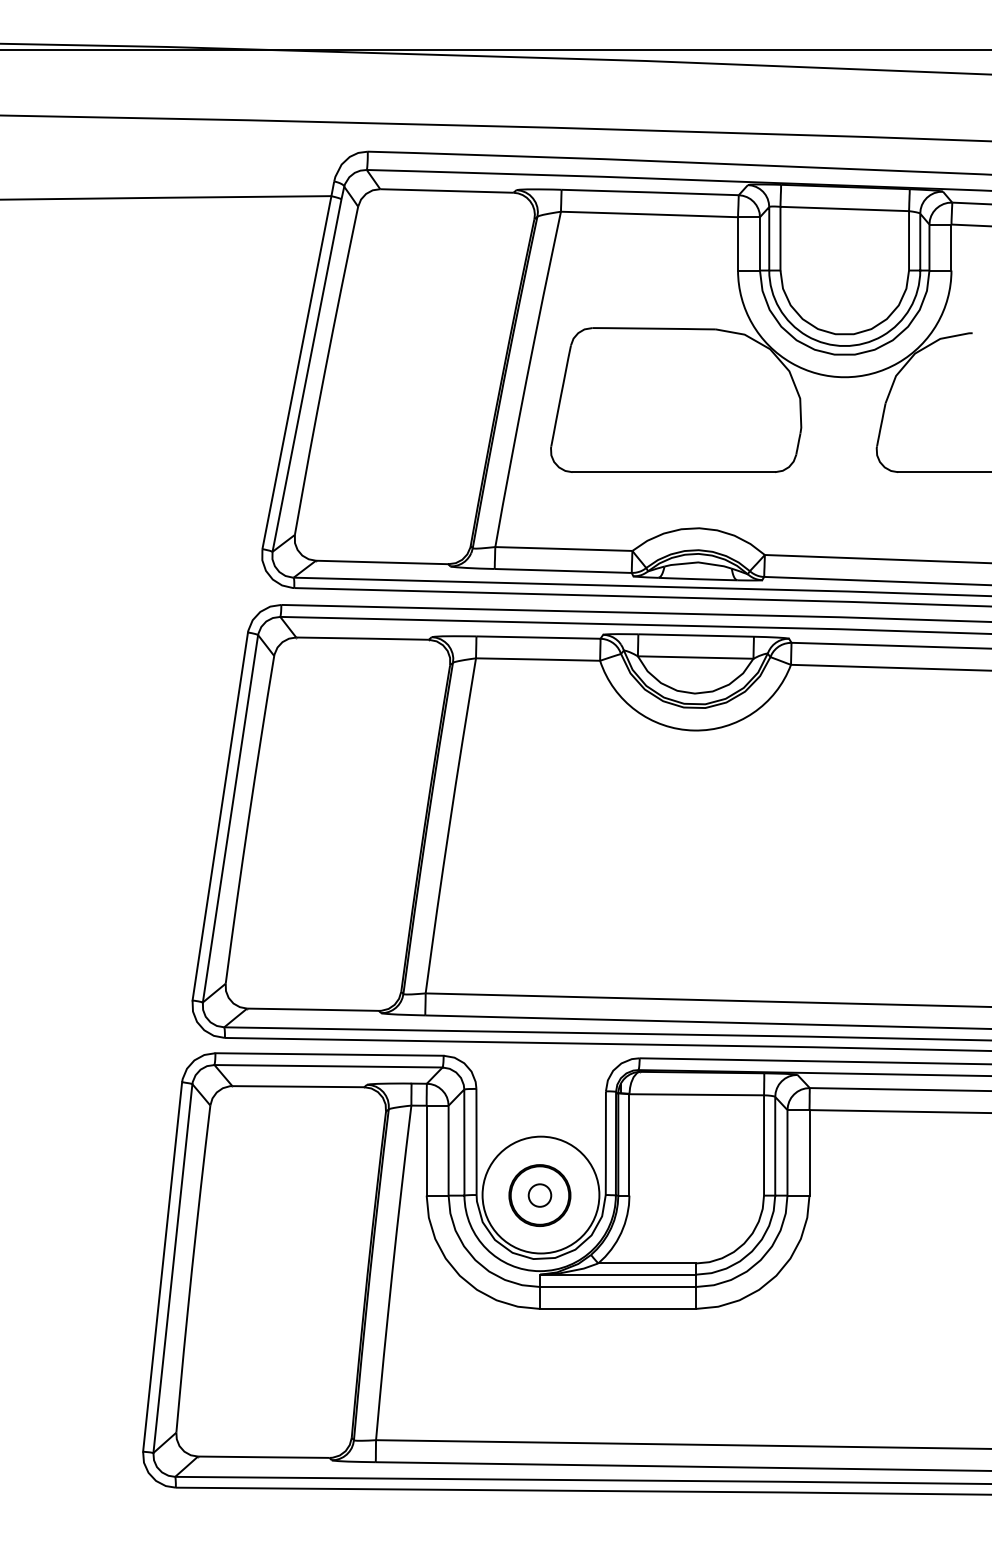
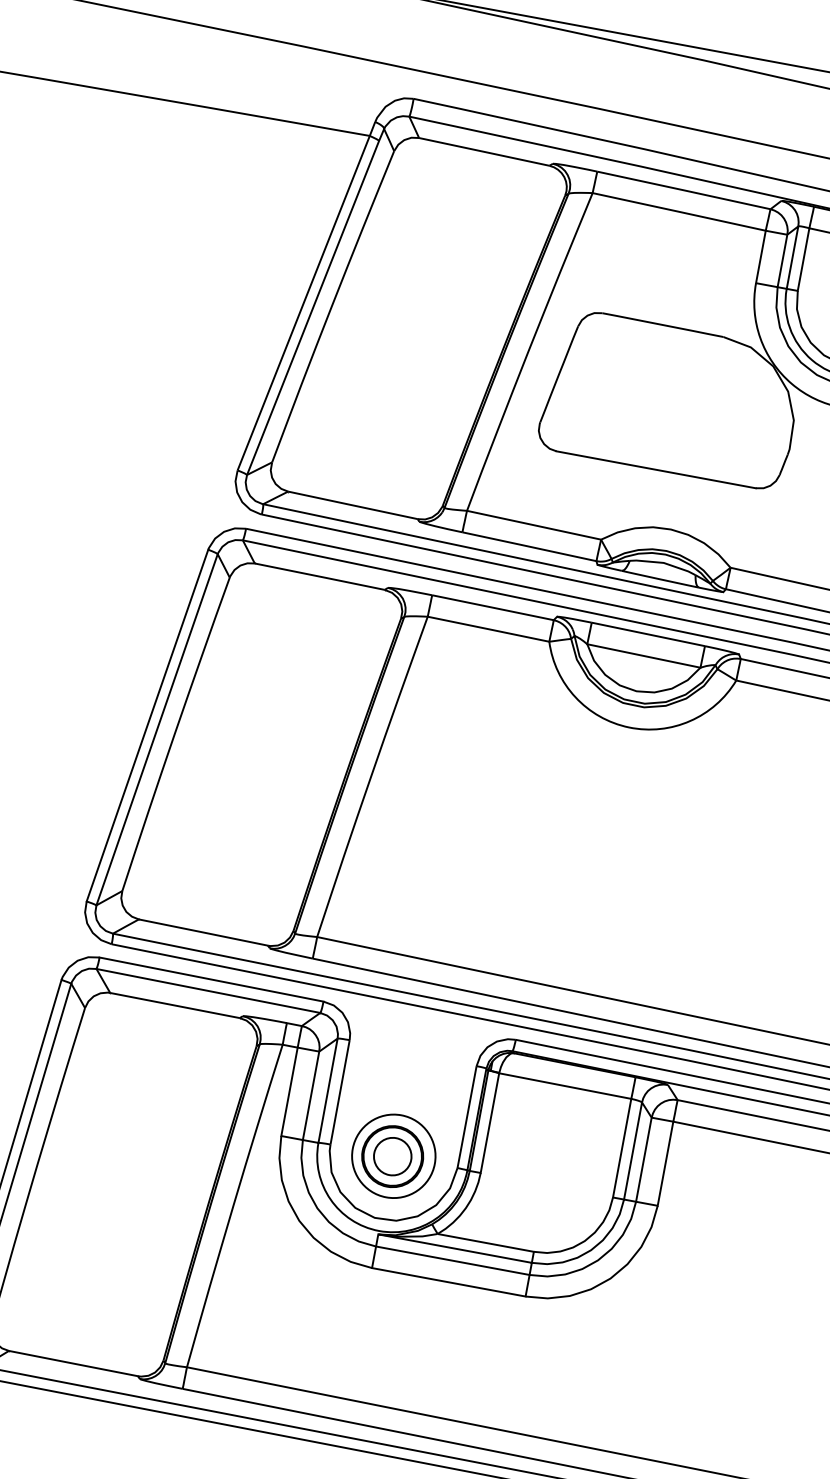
circle: (540, 1194) -> (393, 1155), size x0.71
circle: (539, 1195) -> (392, 1156), size x1.67

